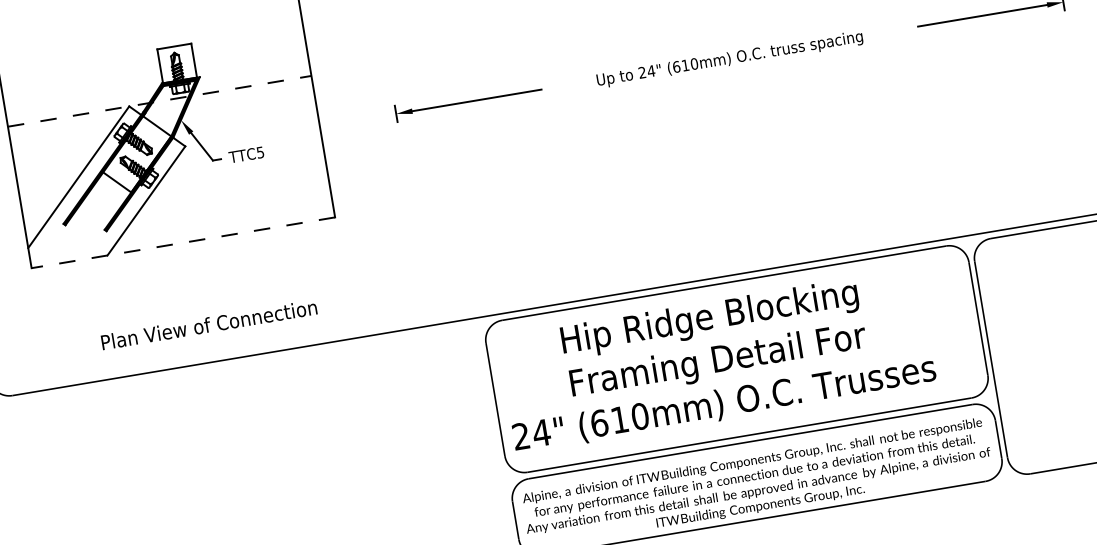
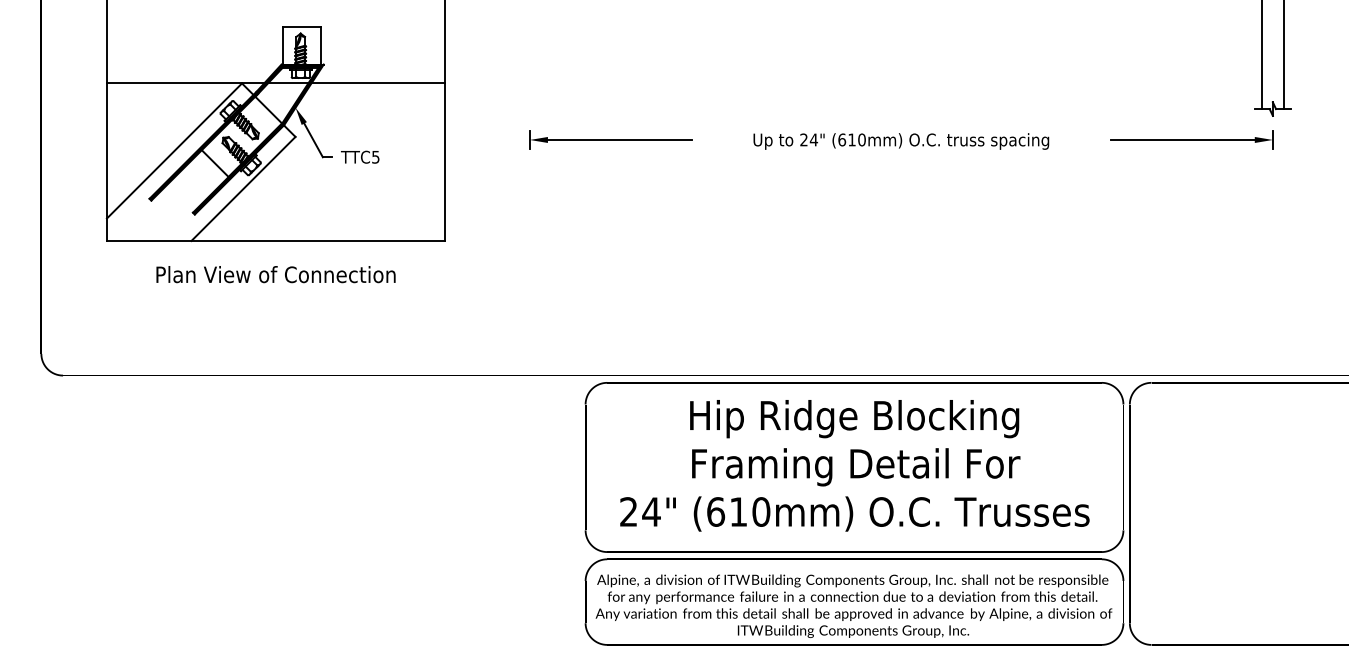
line: (159, 101) -> (275, 83), dashed -> solid
line: (182, 242) -> (275, 240), dashed -> solid
text: (208, 324) -> (275, 274), moved
text: (716, 360) -> (854, 465), moved

